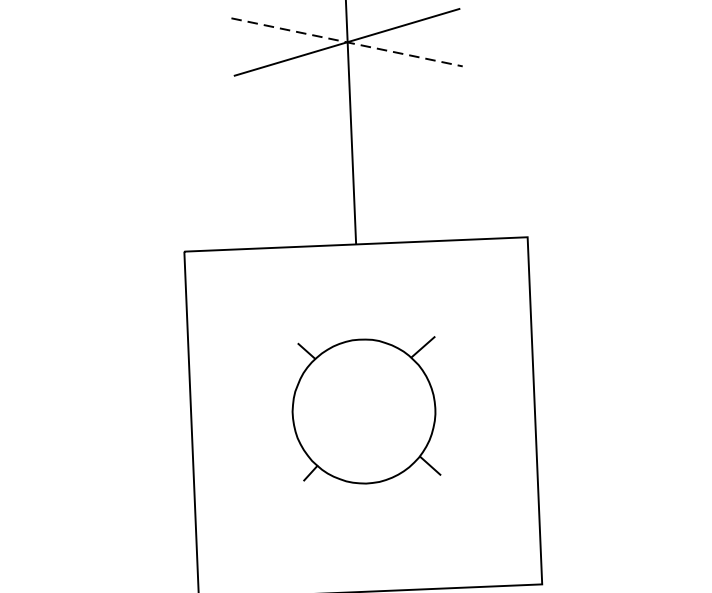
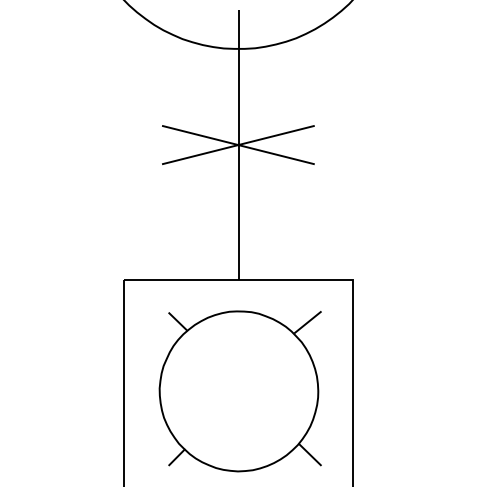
line: (347, 42) -> (238, 145), dashed -> solid
part: (364, 411) -> (239, 391), size x1.67

